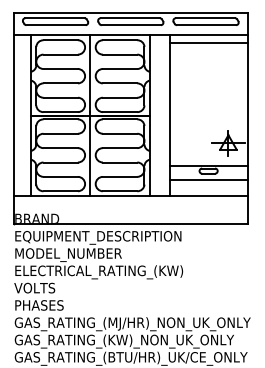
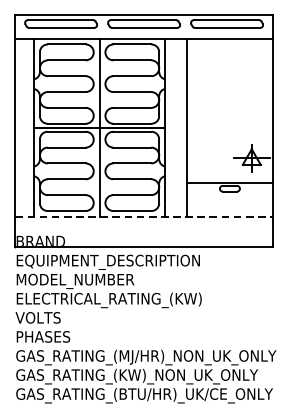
line: (208, 42) -> (229, 46), removed
line: (208, 179) -> (229, 198), removed
line: (130, 196) -> (143, 216), solid -> dashed

